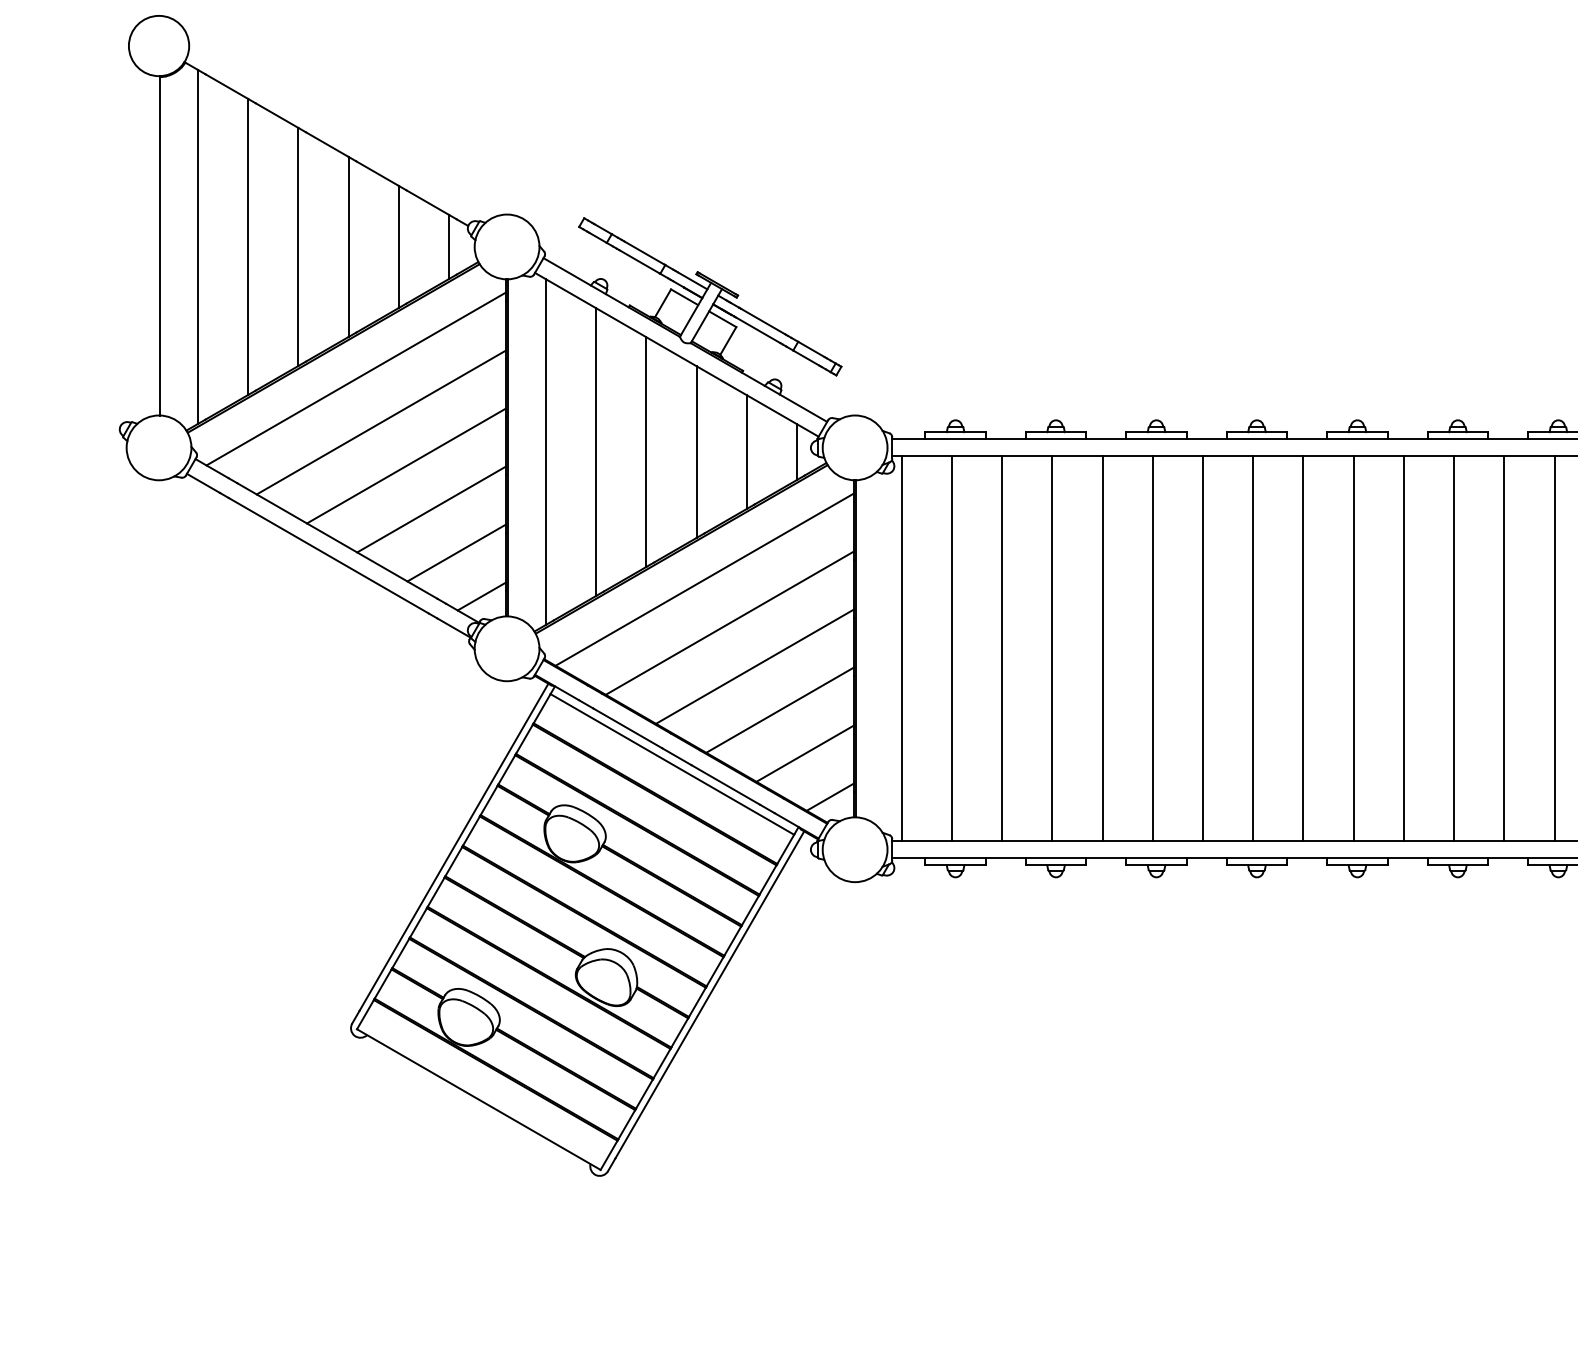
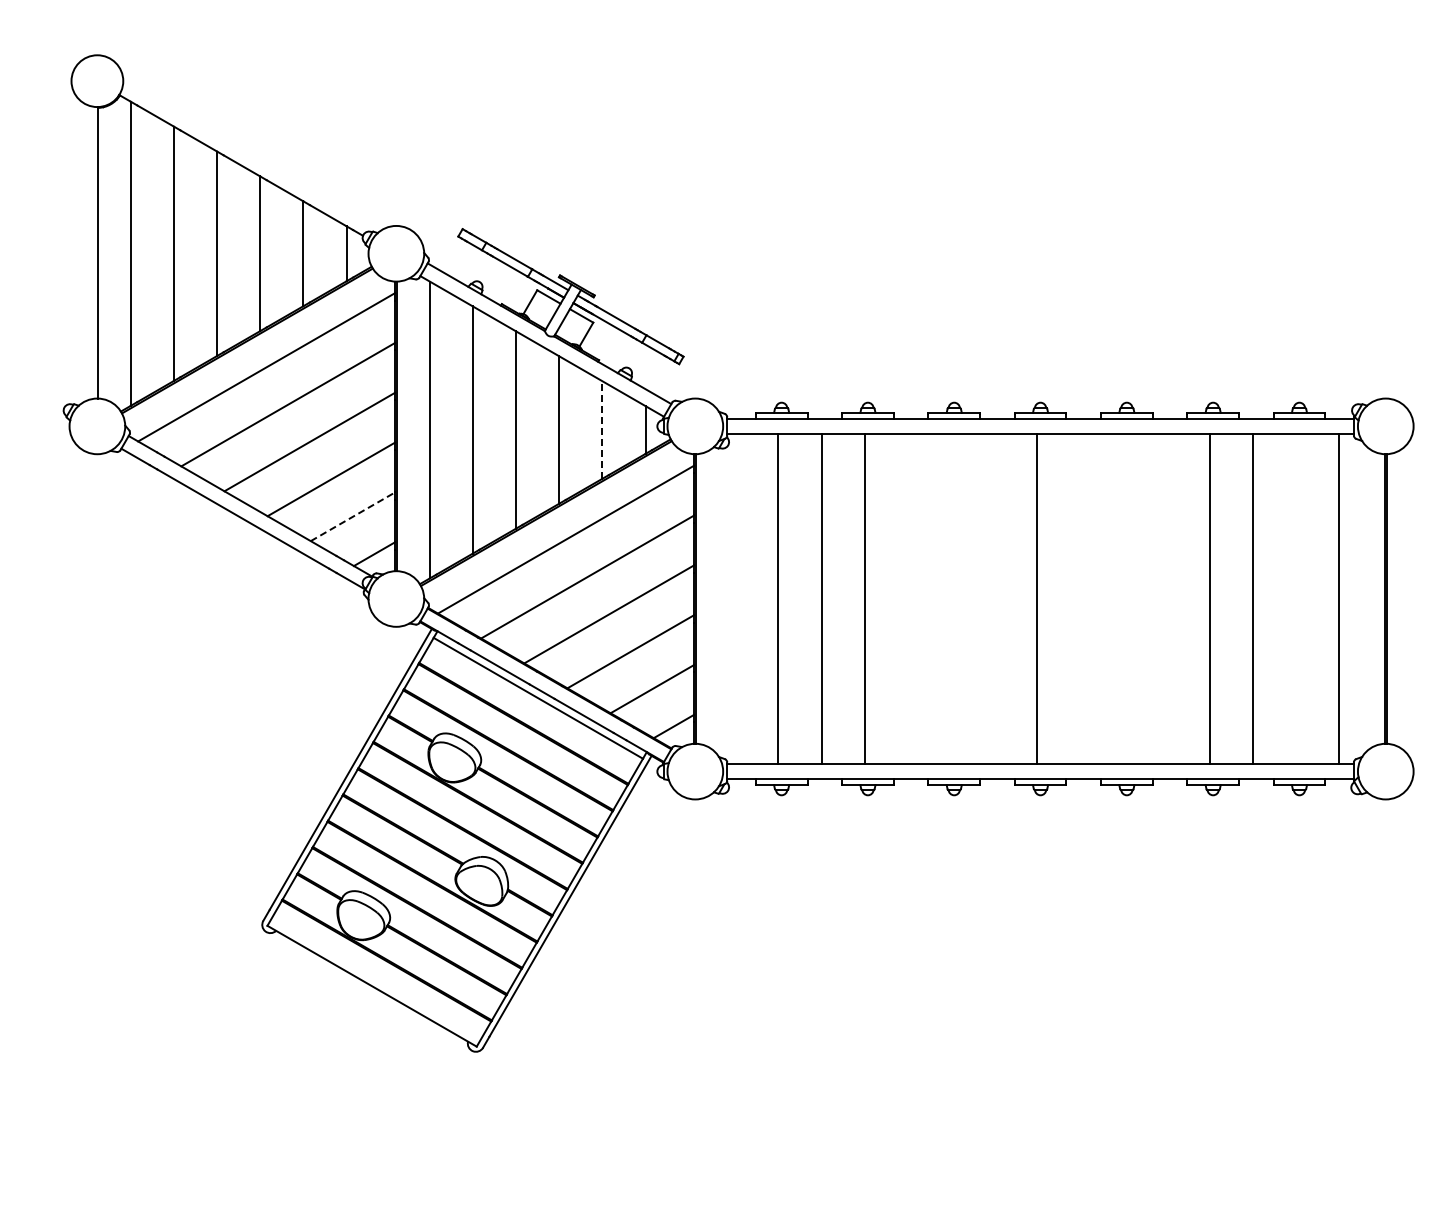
line: (747, 452) -> (602, 430), solid -> dashed
line: (457, 552) -> (353, 516), solid -> dashed
line: (901, 648) -> (735, 598), removed
line: (1102, 648) -> (907, 598), removed
line: (1153, 648) -> (951, 598), removed
line: (1203, 648) -> (994, 598), removed
line: (1303, 648) -> (1080, 598), removed
line: (1353, 648) -> (1123, 598), removed
line: (1403, 648) -> (1166, 598), removed
line: (1554, 648) -> (1296, 598), removed

